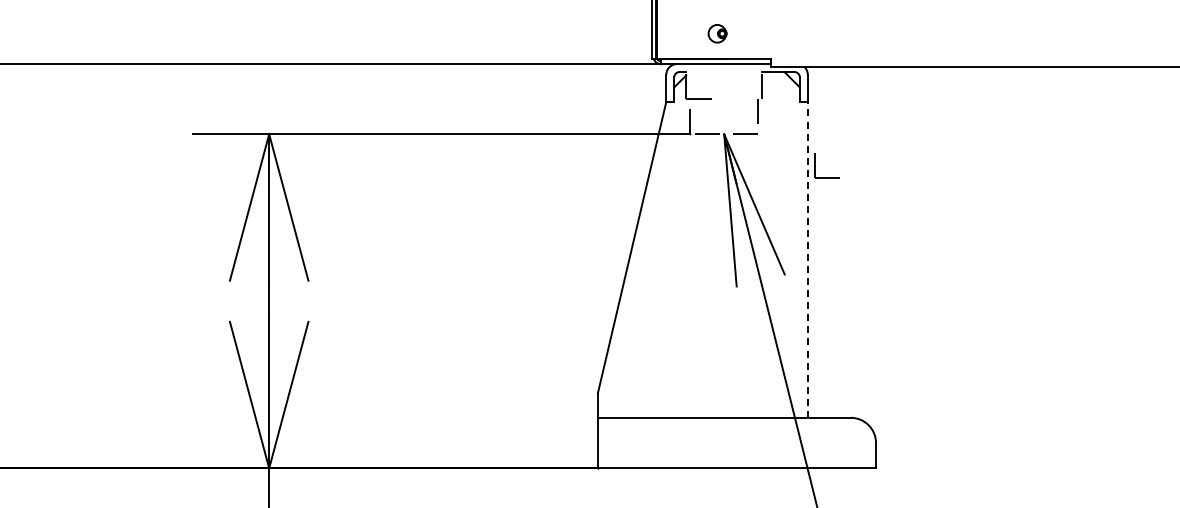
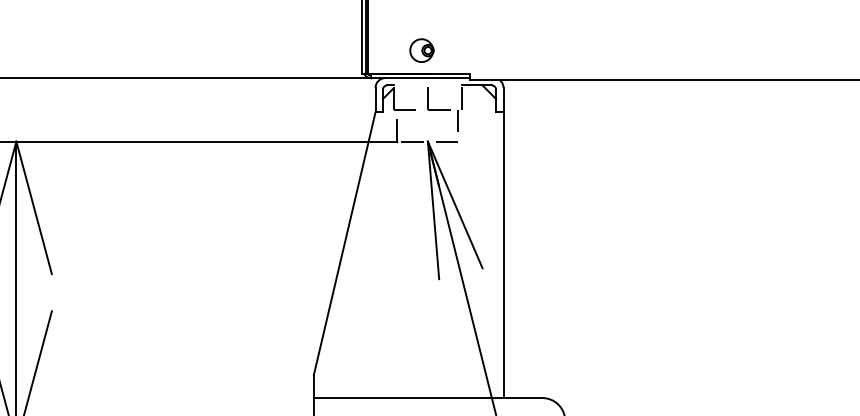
part: (717, 33) -> (421, 50), size x1.43
part: (815, 165) -> (428, 98), moved
line: (807, 259) -> (503, 254), dashed -> solid

